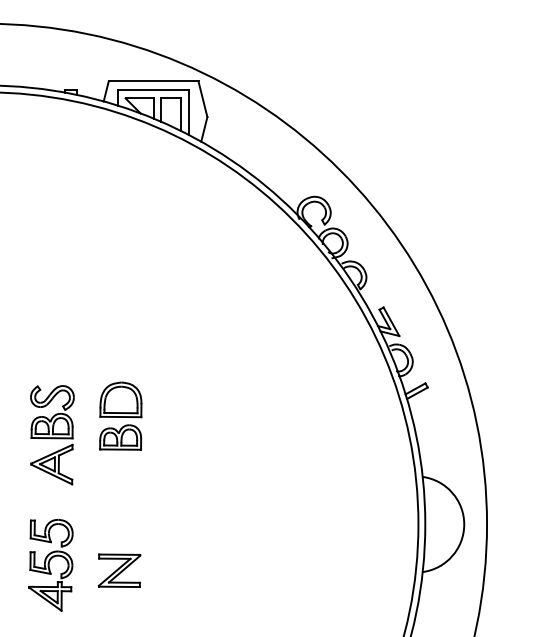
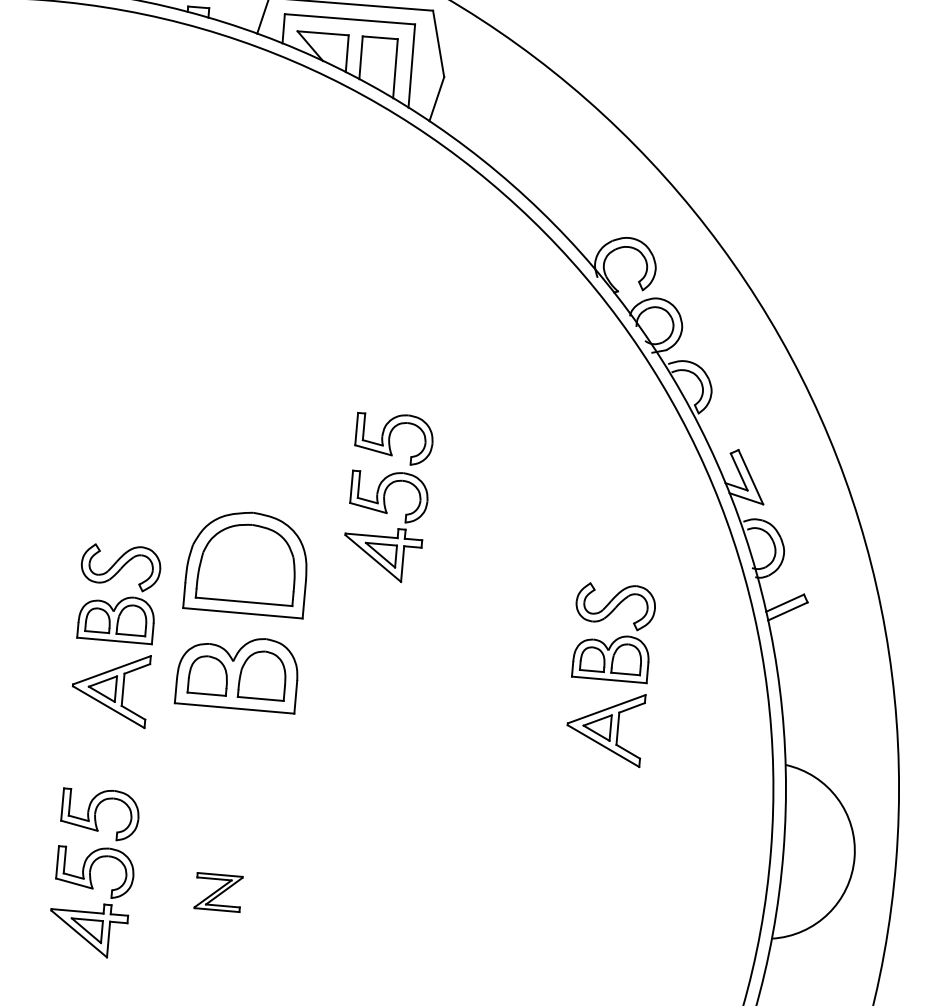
part: (194, 347) -> (387, 495), added
part: (120, 415) -> (242, 609), size x1.6
part: (323, 435) -> (610, 675), added
part: (119, 570) -> (218, 892), size x0.6

